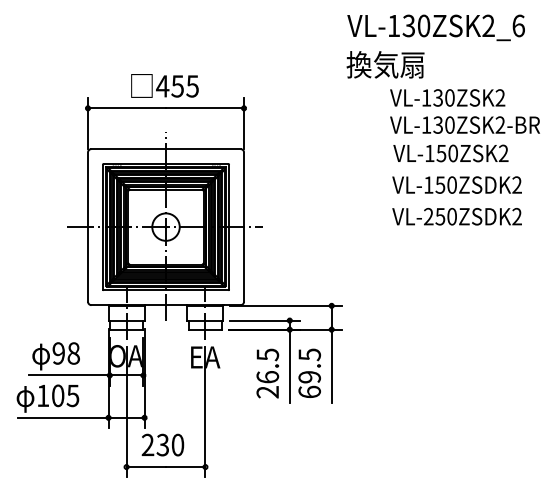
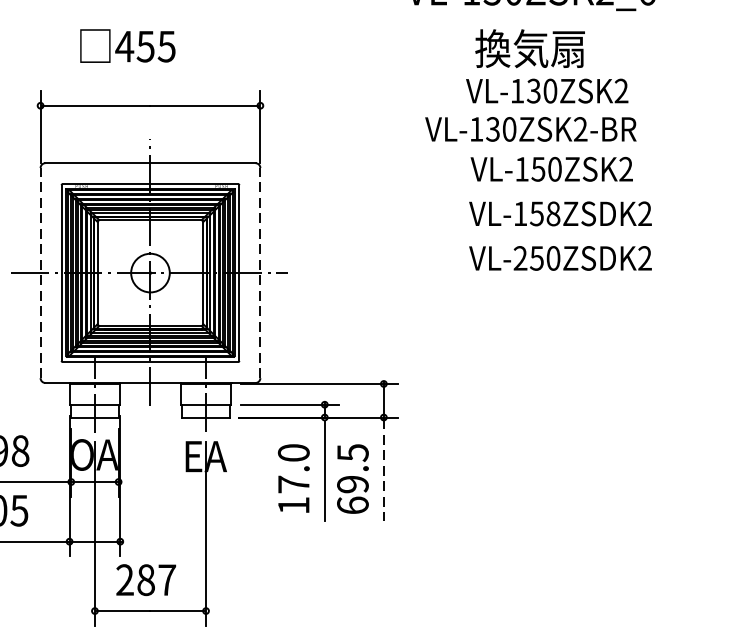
text: (385, 64) -> (530, 48), moved
text: (164, 85) -> (127, 45), moved
text: (464, 124) -> (530, 128), moved
text: (451, 184) -> (552, 213), VL-150ZSDK2 -> VL-158ZSDK2
line: (88, 227) -> (41, 273), solid -> dashed
line: (244, 227) -> (261, 273), solid -> dashed
line: (331, 367) -> (383, 470), solid -> dashed
text: (267, 373) -> (293, 479), 26.5 -> 17.0
text: (170, 444) -> (156, 579), 230 -> 287

